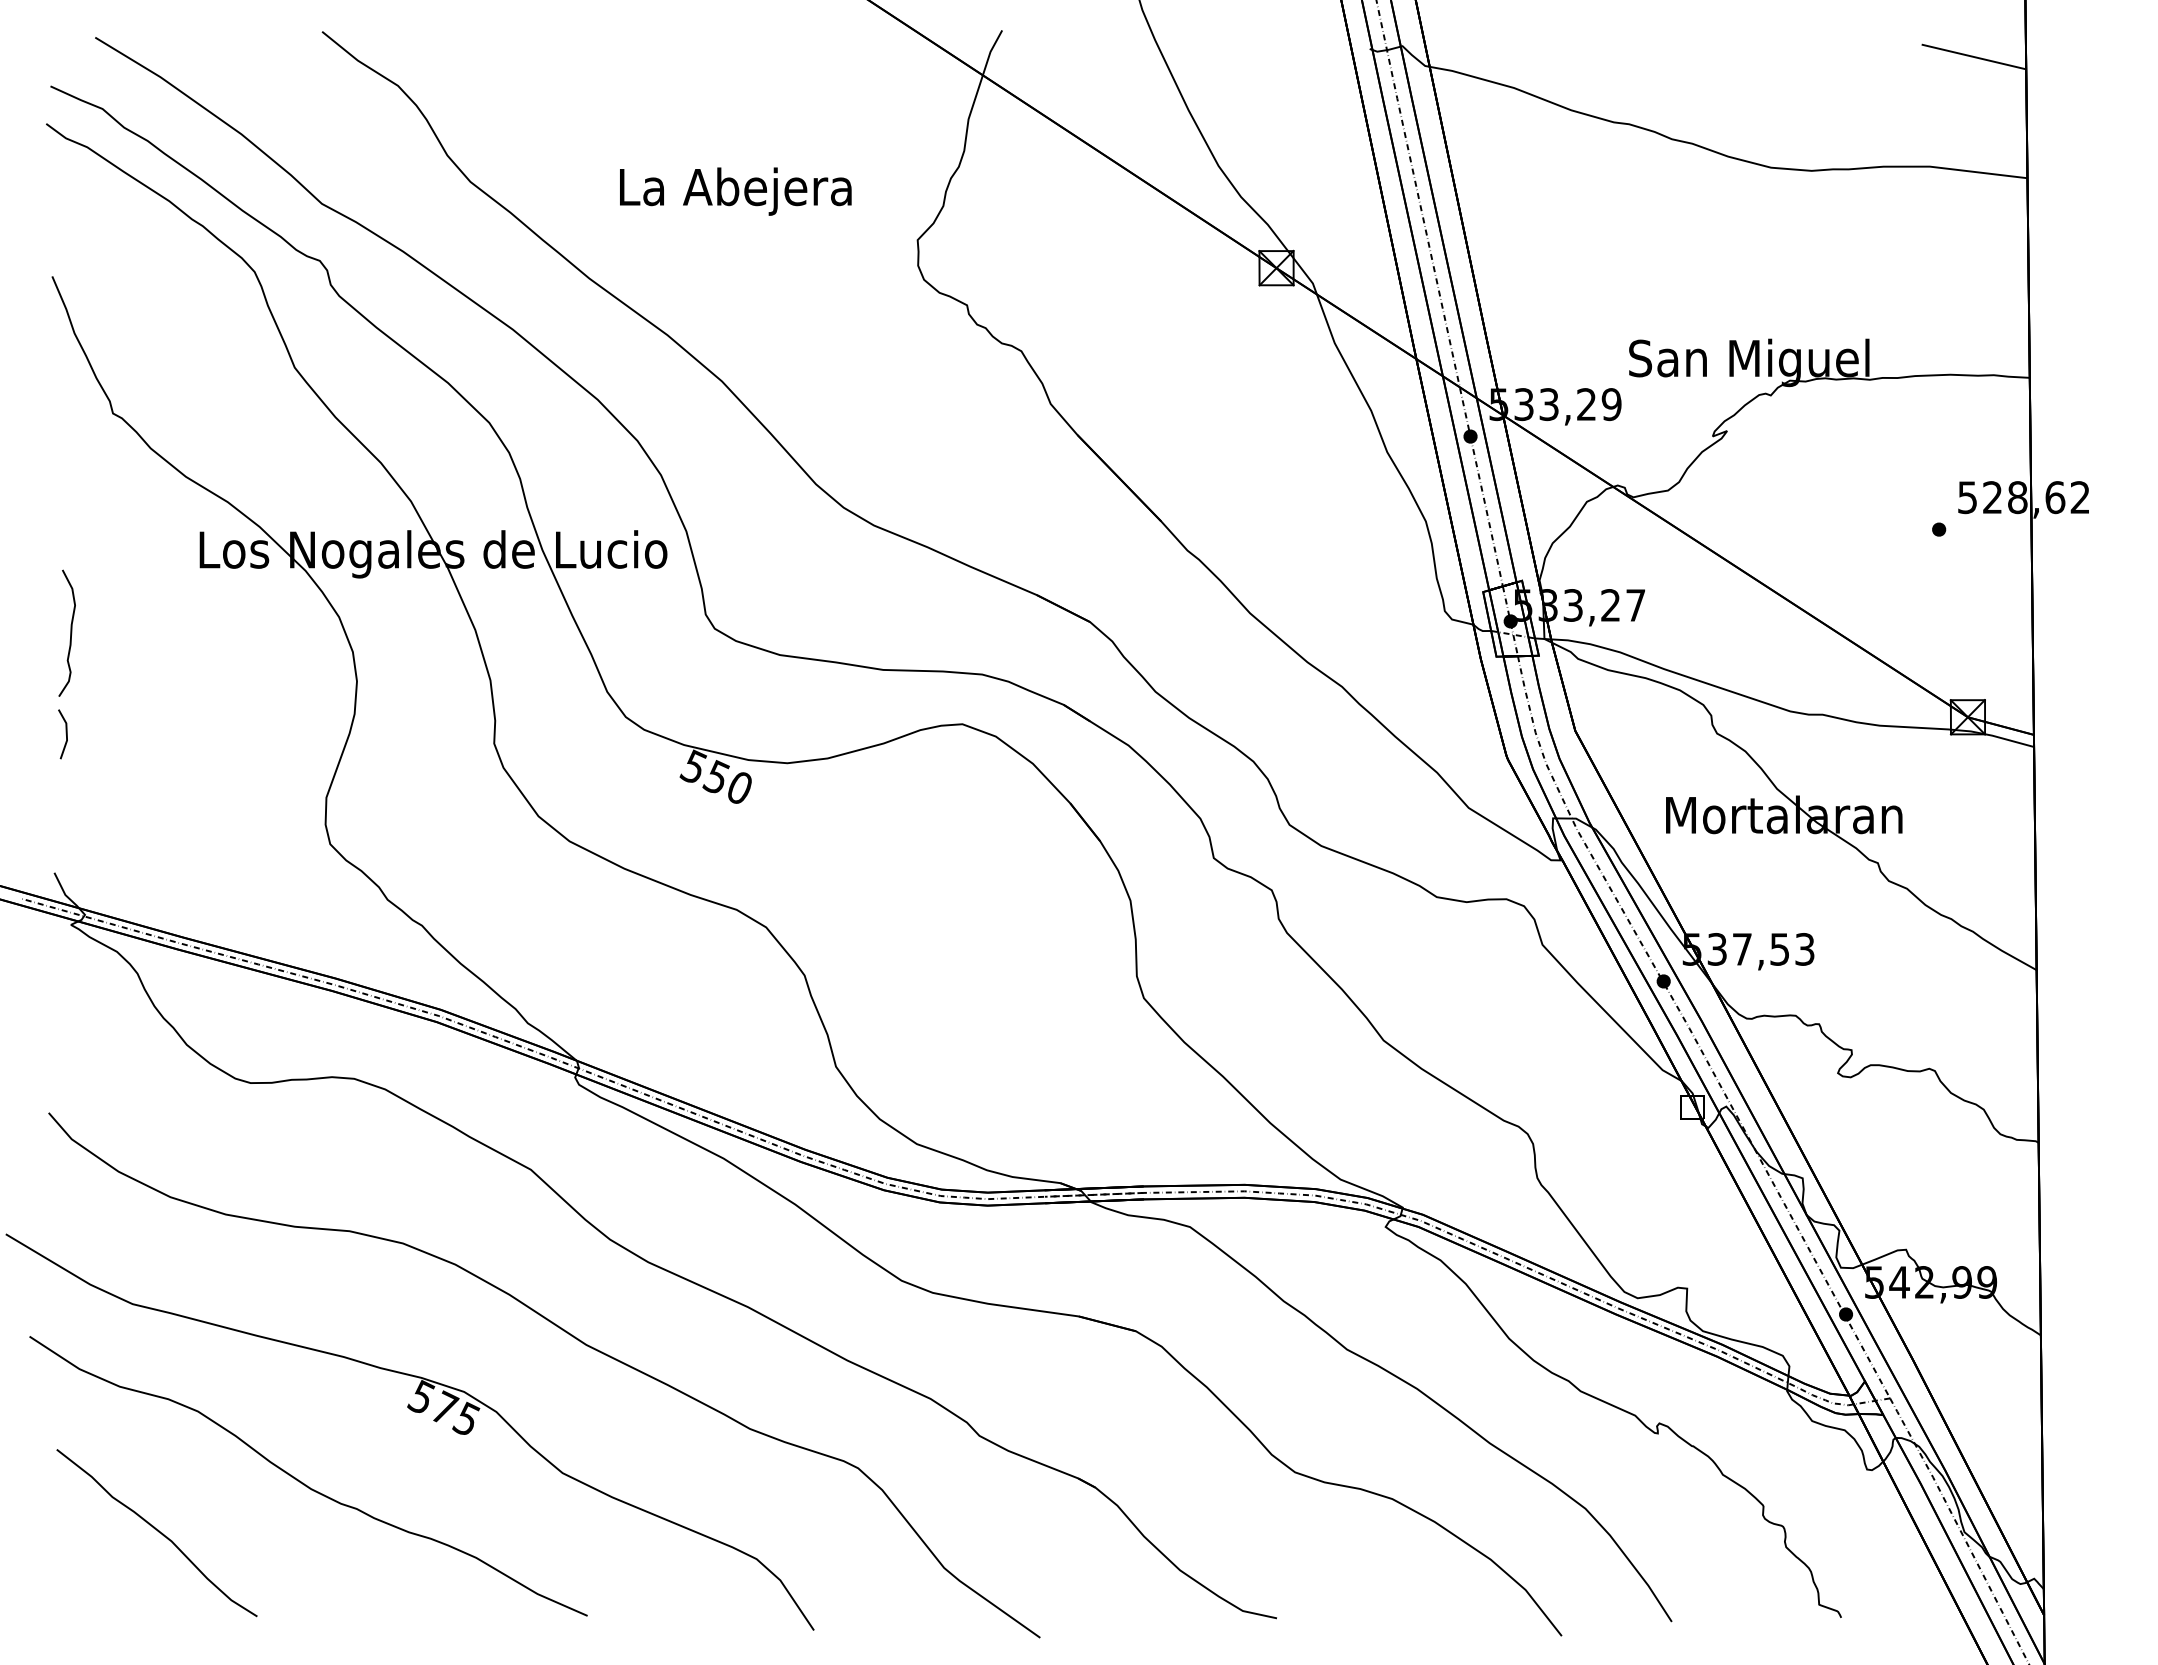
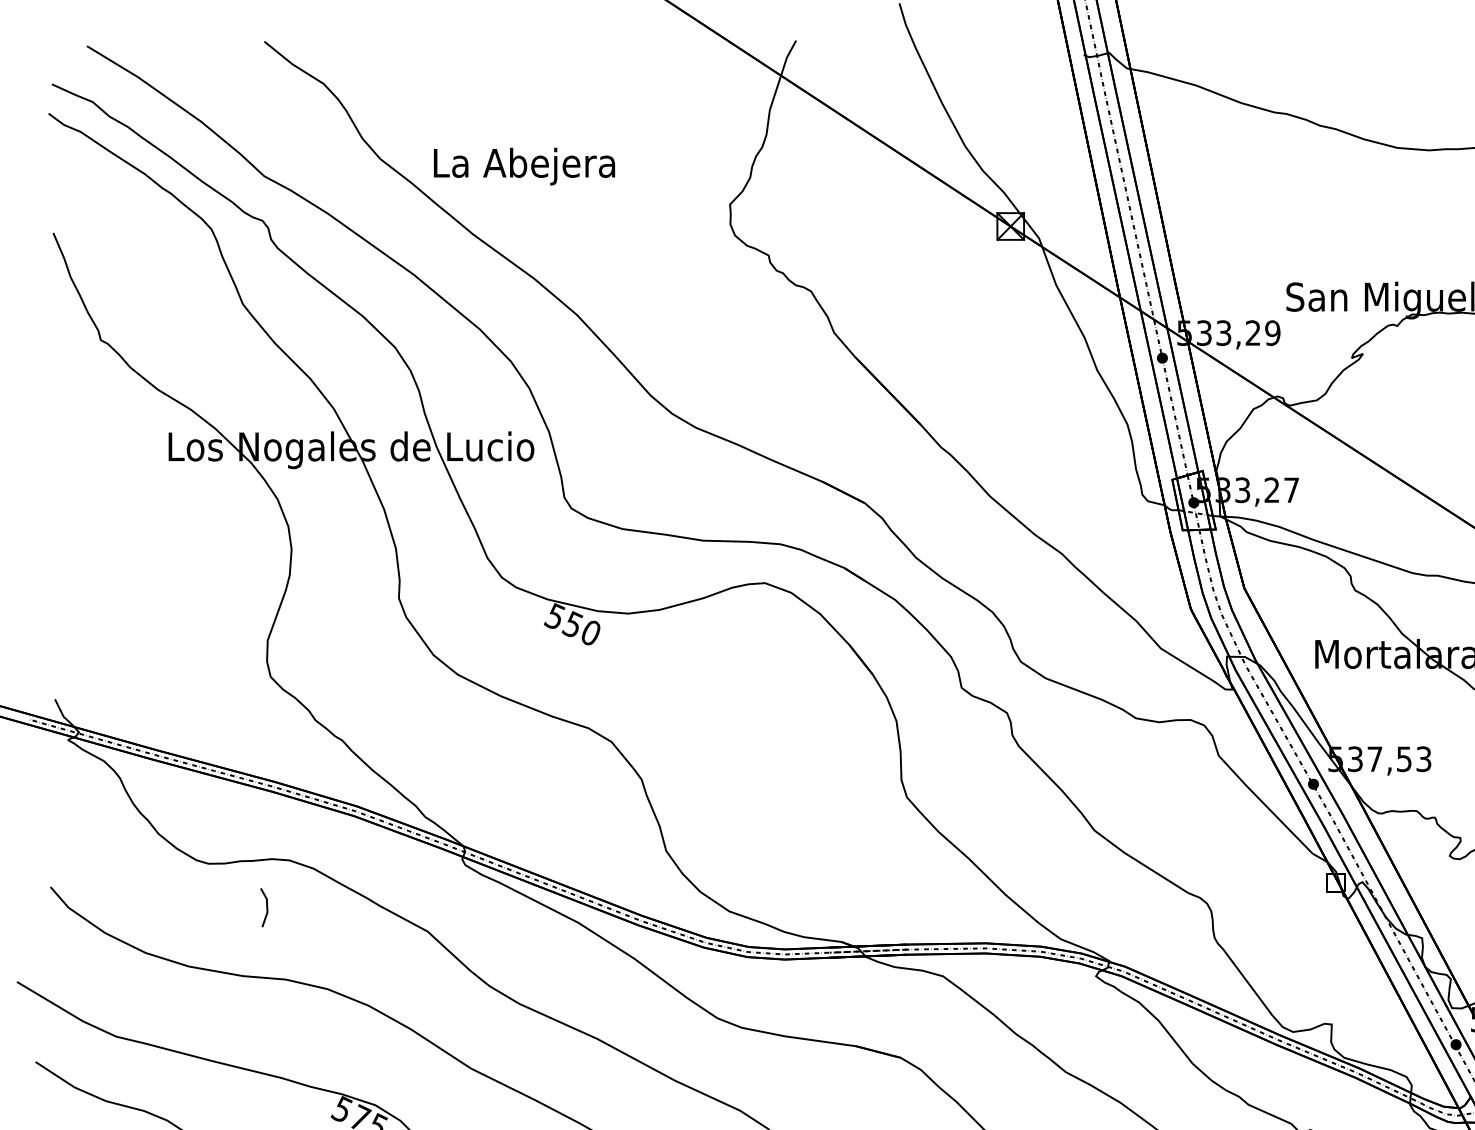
text: (735, 191) -> (524, 166), moved
curve: (70, 632) -> (67, 511), removed
line: (65, 733) -> (266, 907), moved

